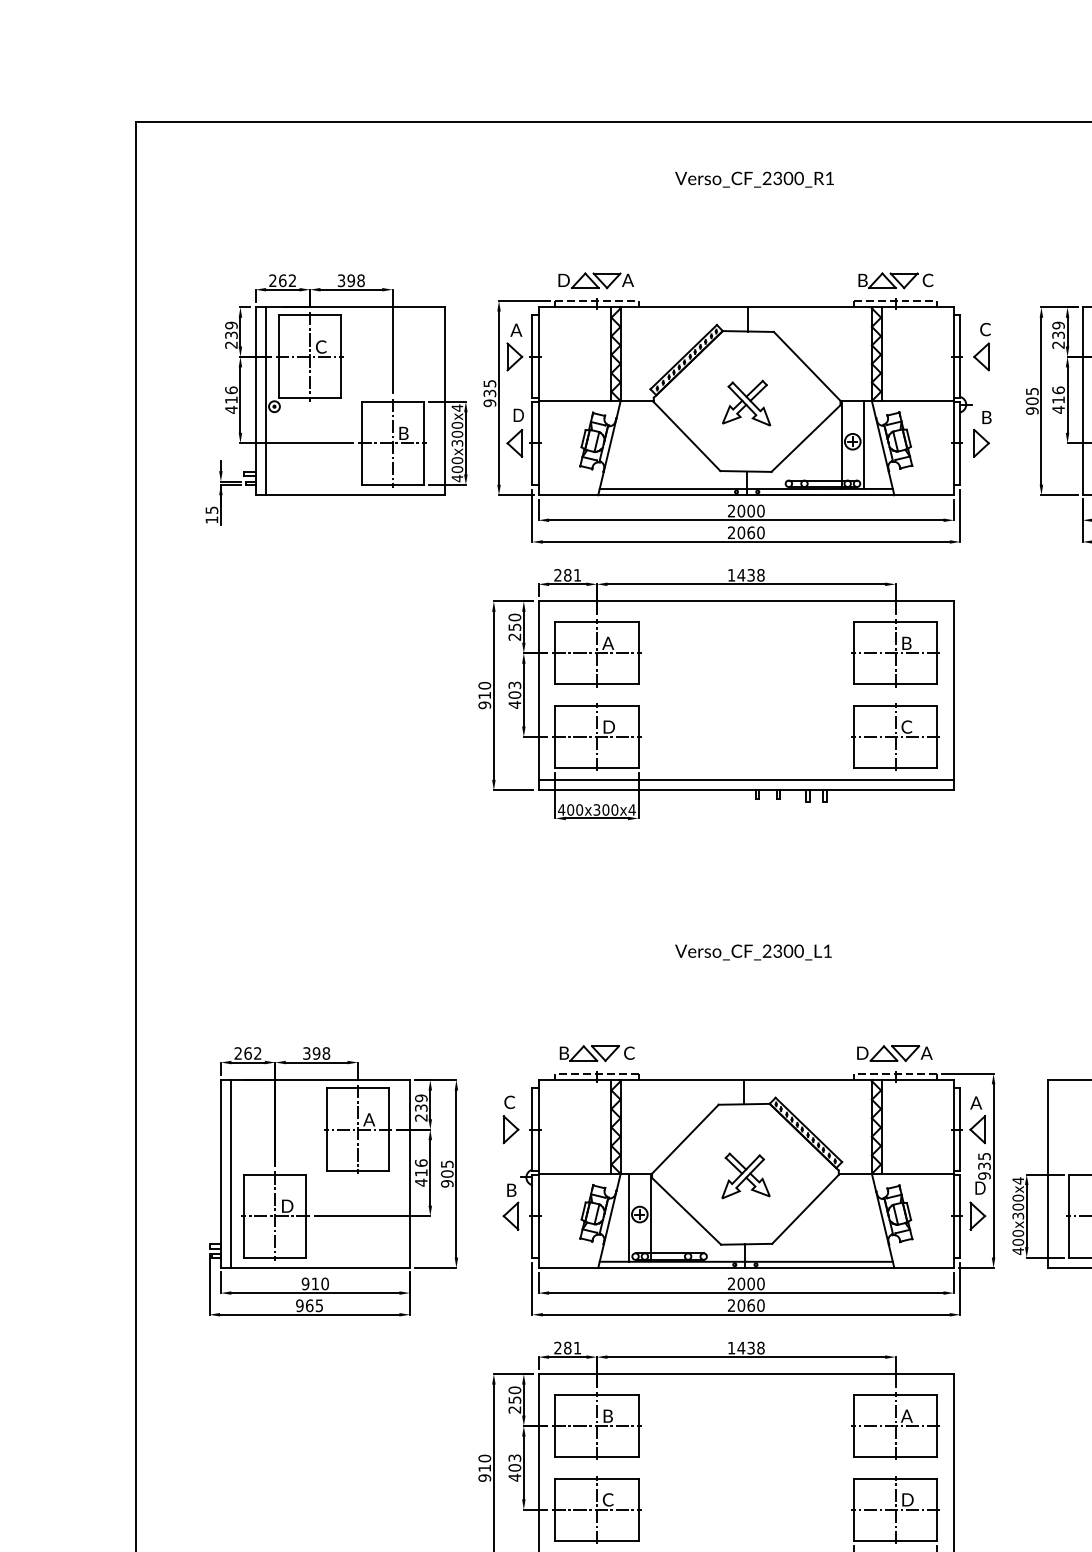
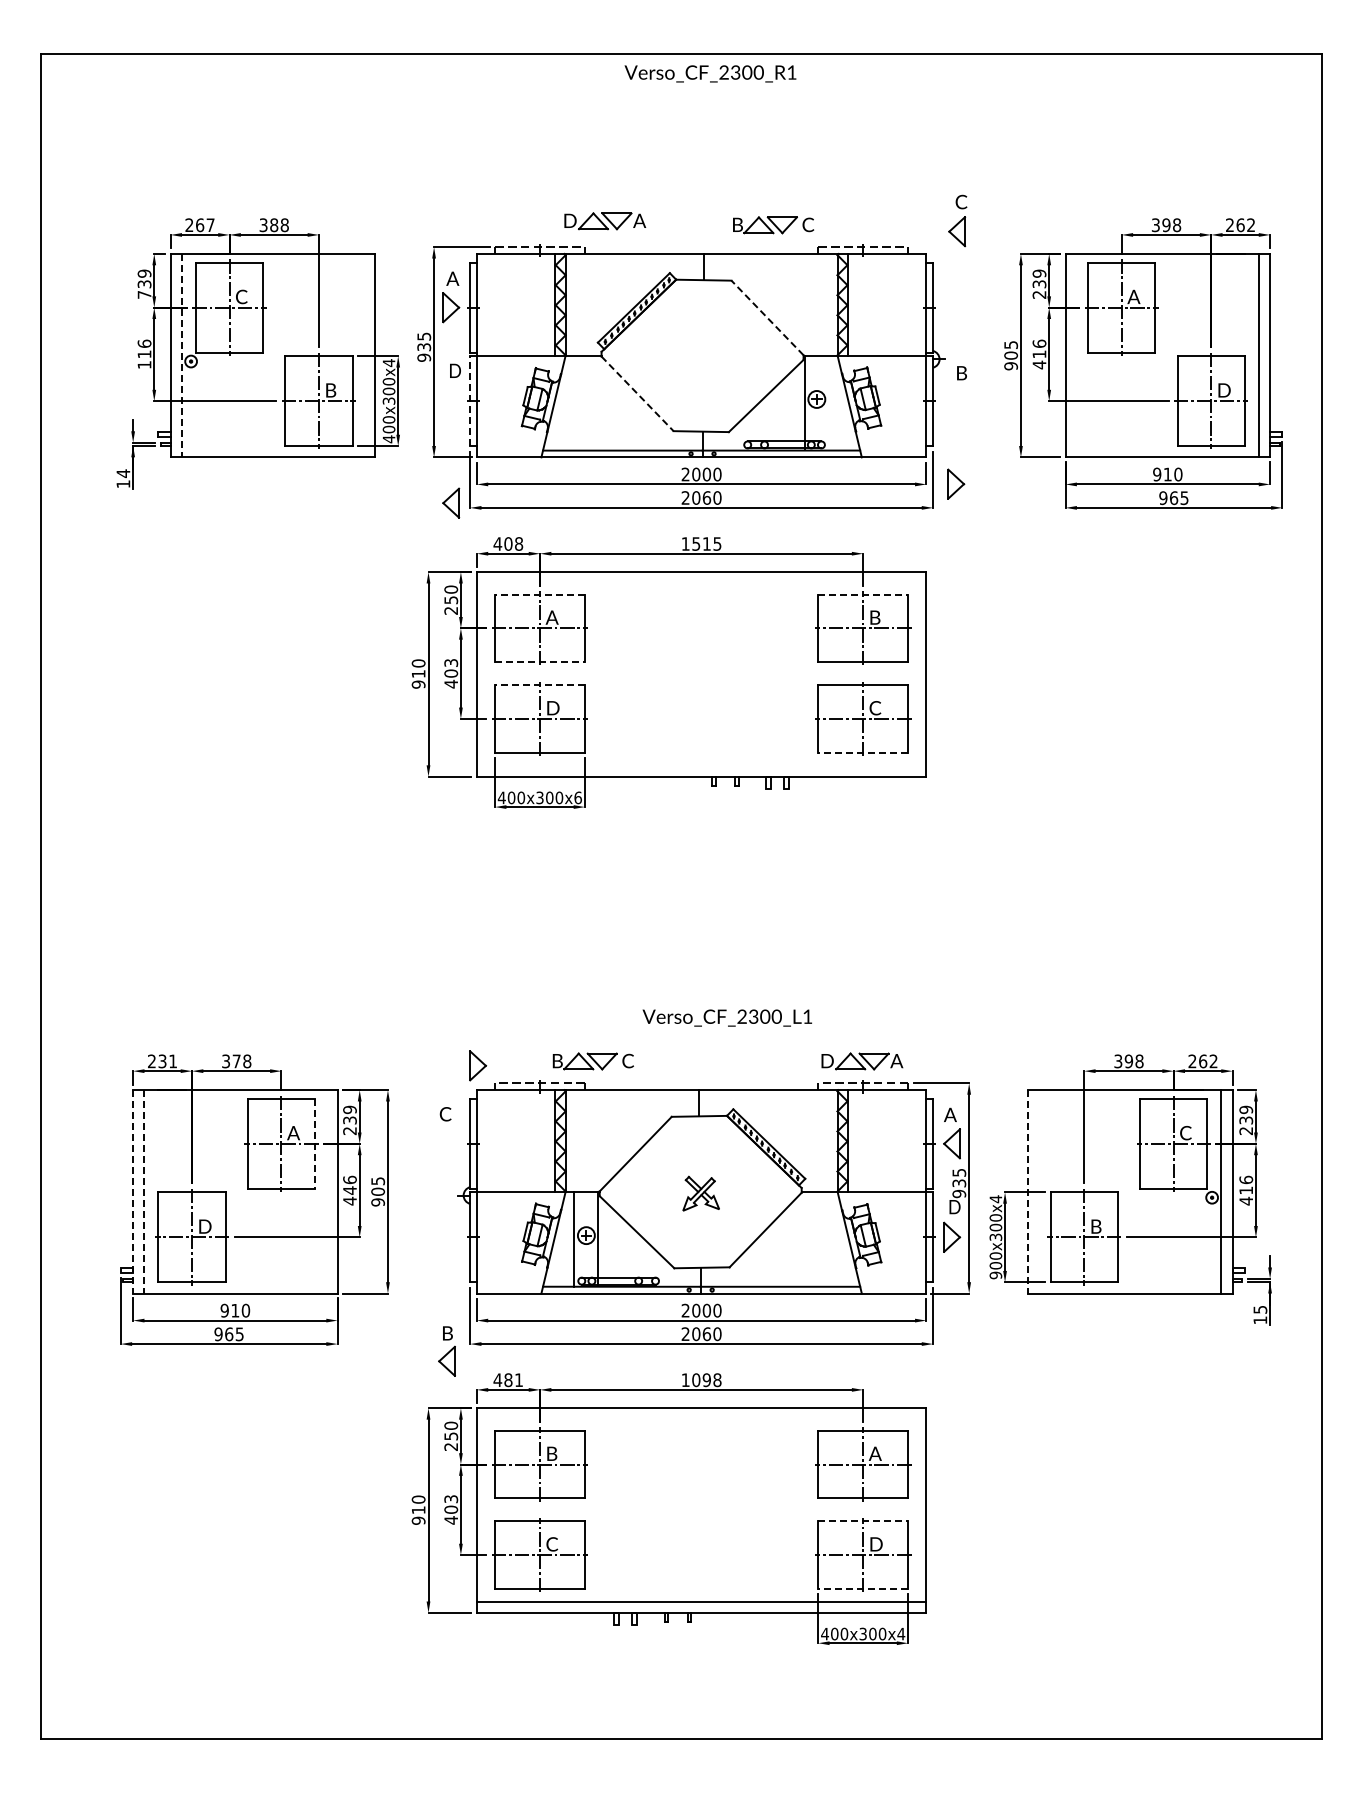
text: (754, 179) -> (710, 73), moved
text: (292, 280) -> (210, 224), 262 -> 267
text: (351, 280) -> (274, 225), 398 -> 388
part: (596, 280) -> (605, 221), moved
part: (895, 280) -> (773, 225), moved
text: (231, 344) -> (144, 294), 239 -> 739
part: (981, 346) -> (957, 220), moved
line: (807, 366) -> (767, 317), solid -> dashed
line: (265, 401) -> (181, 355), solid -> dashed
part: (746, 402) -> (701, 357), removed
text: (231, 409) -> (144, 364), 416 -> 116
line: (687, 436) -> (637, 393), solid -> dashed
part: (515, 442) -> (451, 502), moved
part: (981, 442) -> (956, 483), moved
line: (532, 443) -> (470, 401), solid -> dashed
line: (863, 444) -> (828, 402), removed
text: (212, 510) -> (123, 473), 15 -> 14
text: (567, 574) -> (508, 543), 281 -> 408
text: (750, 574) -> (706, 543), 1438 -> 1515
line: (597, 622) -> (540, 594), solid -> dashed
line: (895, 622) -> (863, 594), solid -> dashed
line: (597, 684) -> (540, 662), solid -> dashed
line: (597, 706) -> (540, 685), solid -> dashed
line: (895, 768) -> (863, 752), solid -> dashed
line: (746, 780) -> (701, 765), removed
text: (632, 809) -> (578, 797), 400x300x4 -> 400x300x6
text: (752, 951) -> (726, 1017), moved
text: (252, 1053) -> (167, 1061), 262 -> 231
text: (316, 1053) -> (236, 1061), 398 -> 378
part: (596, 1053) -> (592, 1061), moved
line: (389, 1129) -> (315, 1143), solid -> dashed
part: (511, 1129) -> (478, 1065), moved
text: (420, 1172) -> (349, 1190), 416 -> 446
line: (221, 1173) -> (133, 1191), solid -> dashed
line: (231, 1173) -> (144, 1191), solid -> dashed
line: (1048, 1173) -> (1028, 1191), solid -> dashed
part: (745, 1175) -> (700, 1193), size x0.7
part: (510, 1207) -> (446, 1351), moved
text: (1017, 1251) -> (995, 1275), 400x300x4 -> 900x300x4
text: (557, 1347) -> (497, 1379), 281 -> 481
text: (745, 1348) -> (700, 1380), 1438 -> 1098
line: (895, 1478) -> (863, 1521), solid -> dashed
line: (895, 1540) -> (863, 1588), solid -> dashed

